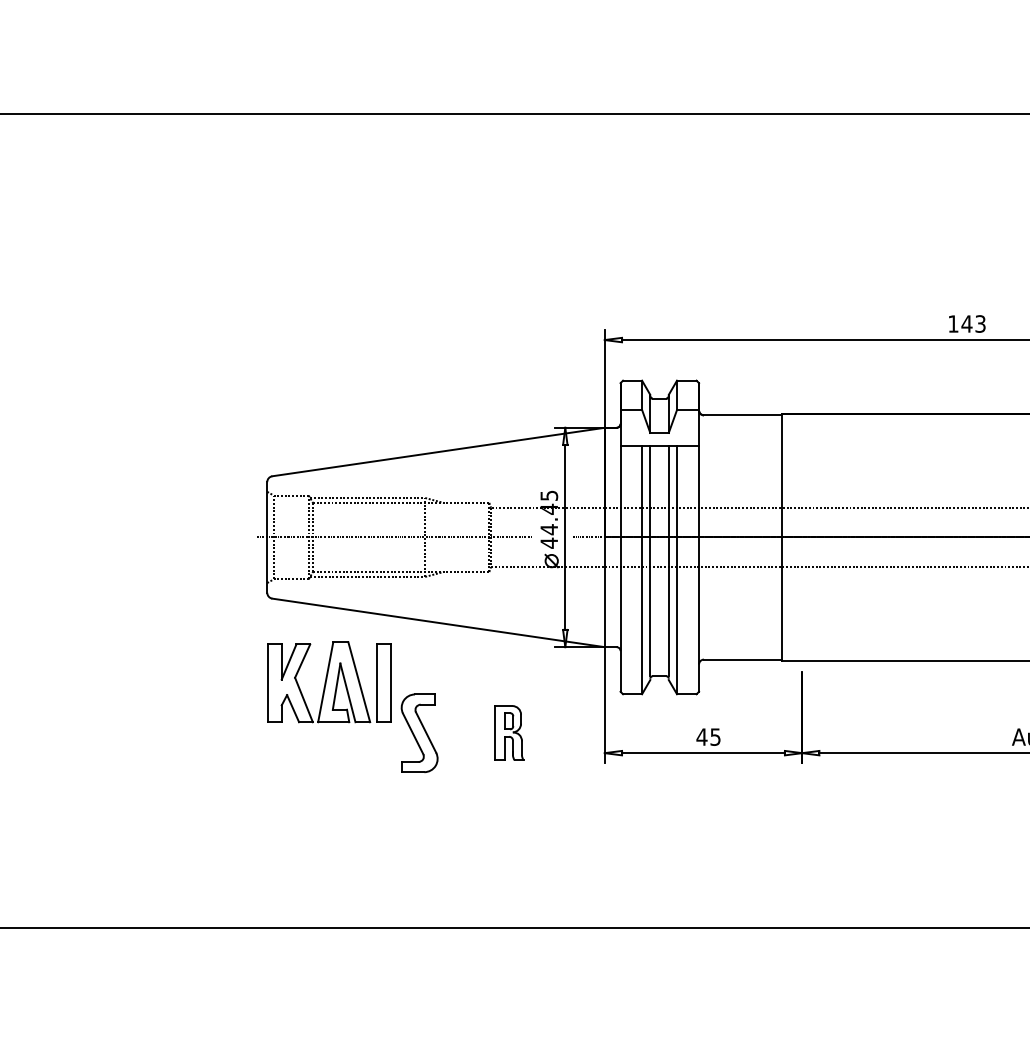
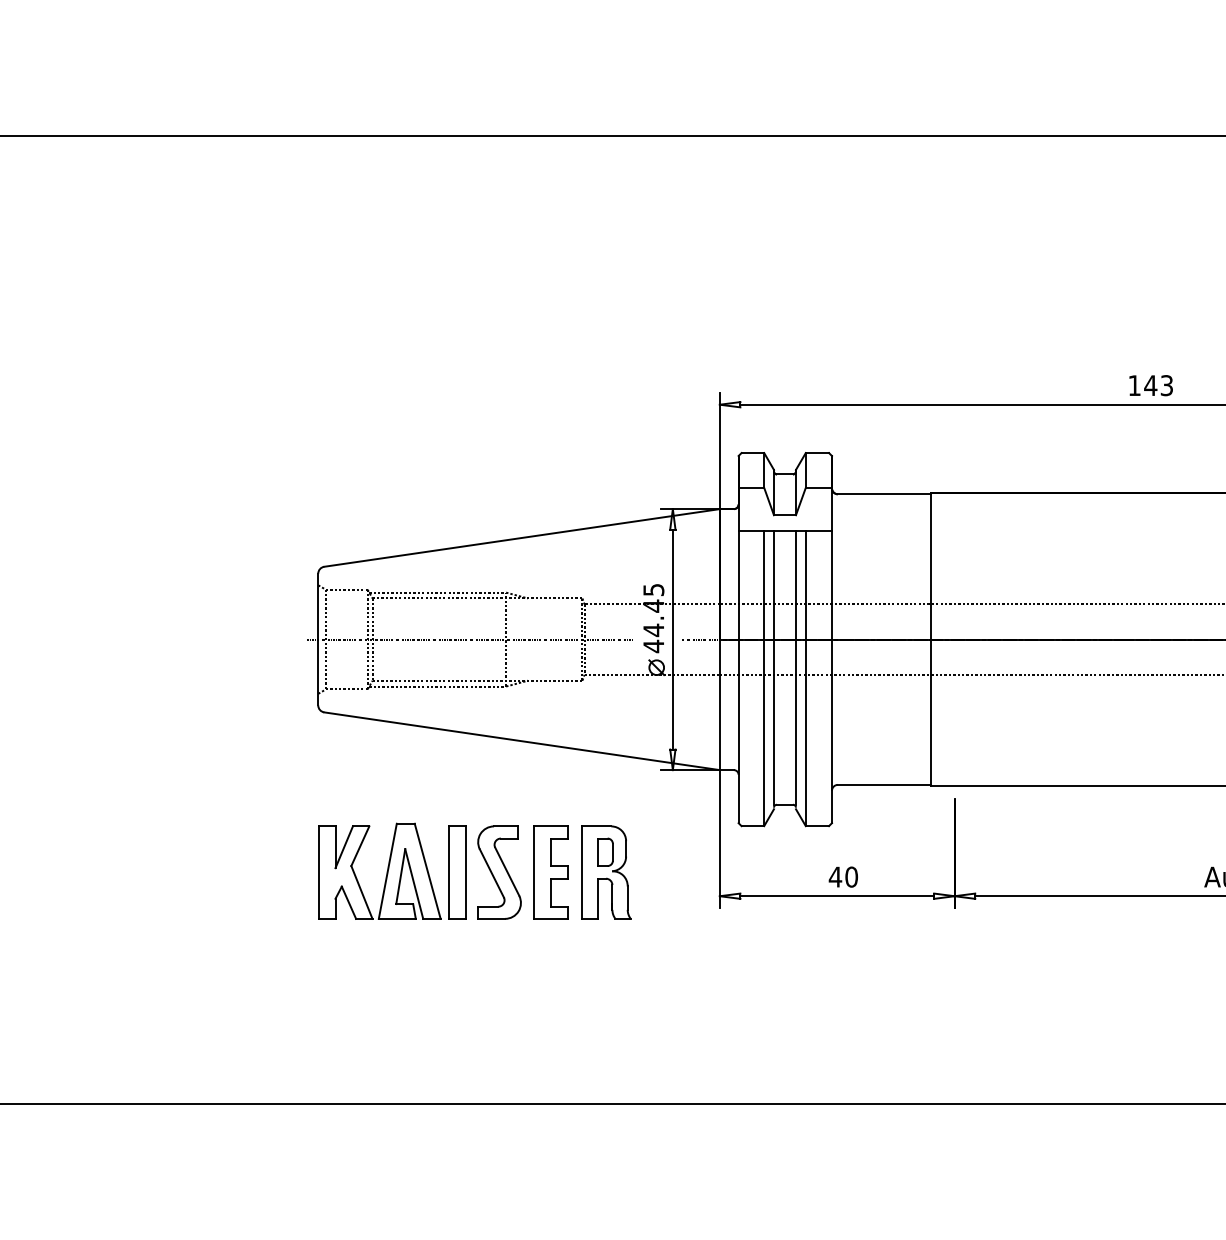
part: (329, 682) -> (392, 871), moved
part: (462, 732) -> (550, 871), added
part: (509, 732) -> (606, 871), size x1.43
text: (715, 736) -> (851, 876), 45 -> 40

